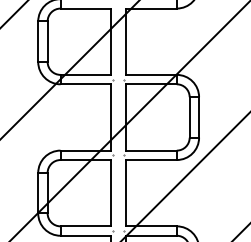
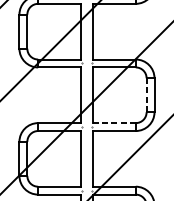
line: (189, 117) -> (146, 95), solid -> dashed
line: (150, 150) -> (113, 123), solid -> dashed

